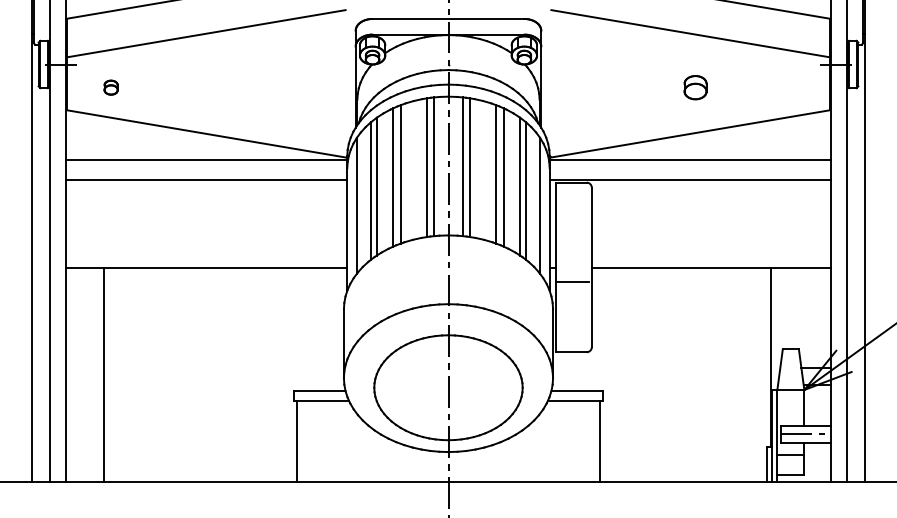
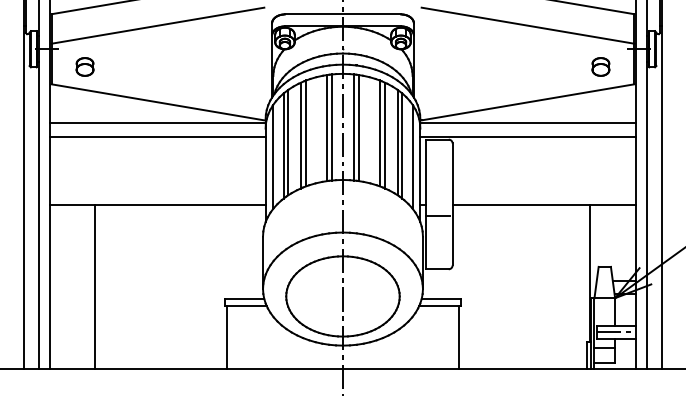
part: (110, 87) -> (84, 66), size x1.67
part: (695, 87) -> (600, 66), moved
line: (103, 374) -> (95, 286), moved

